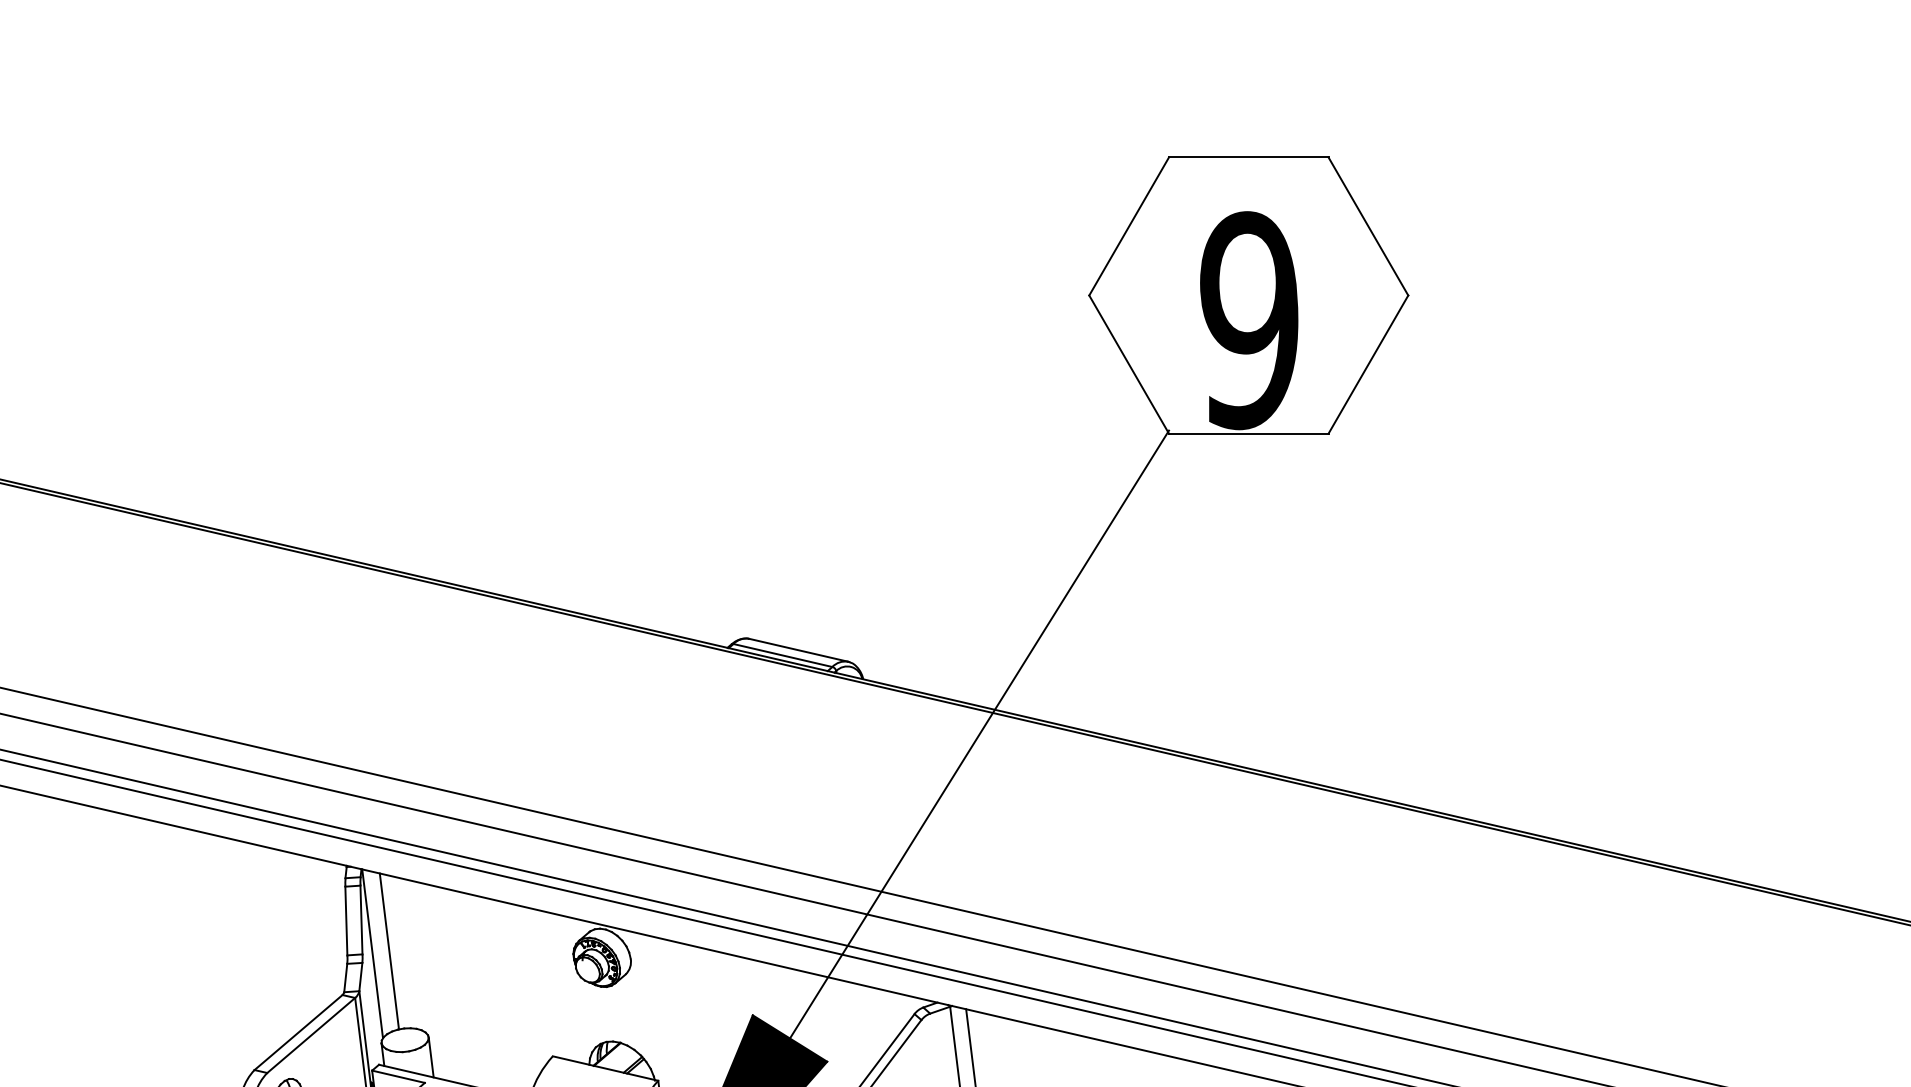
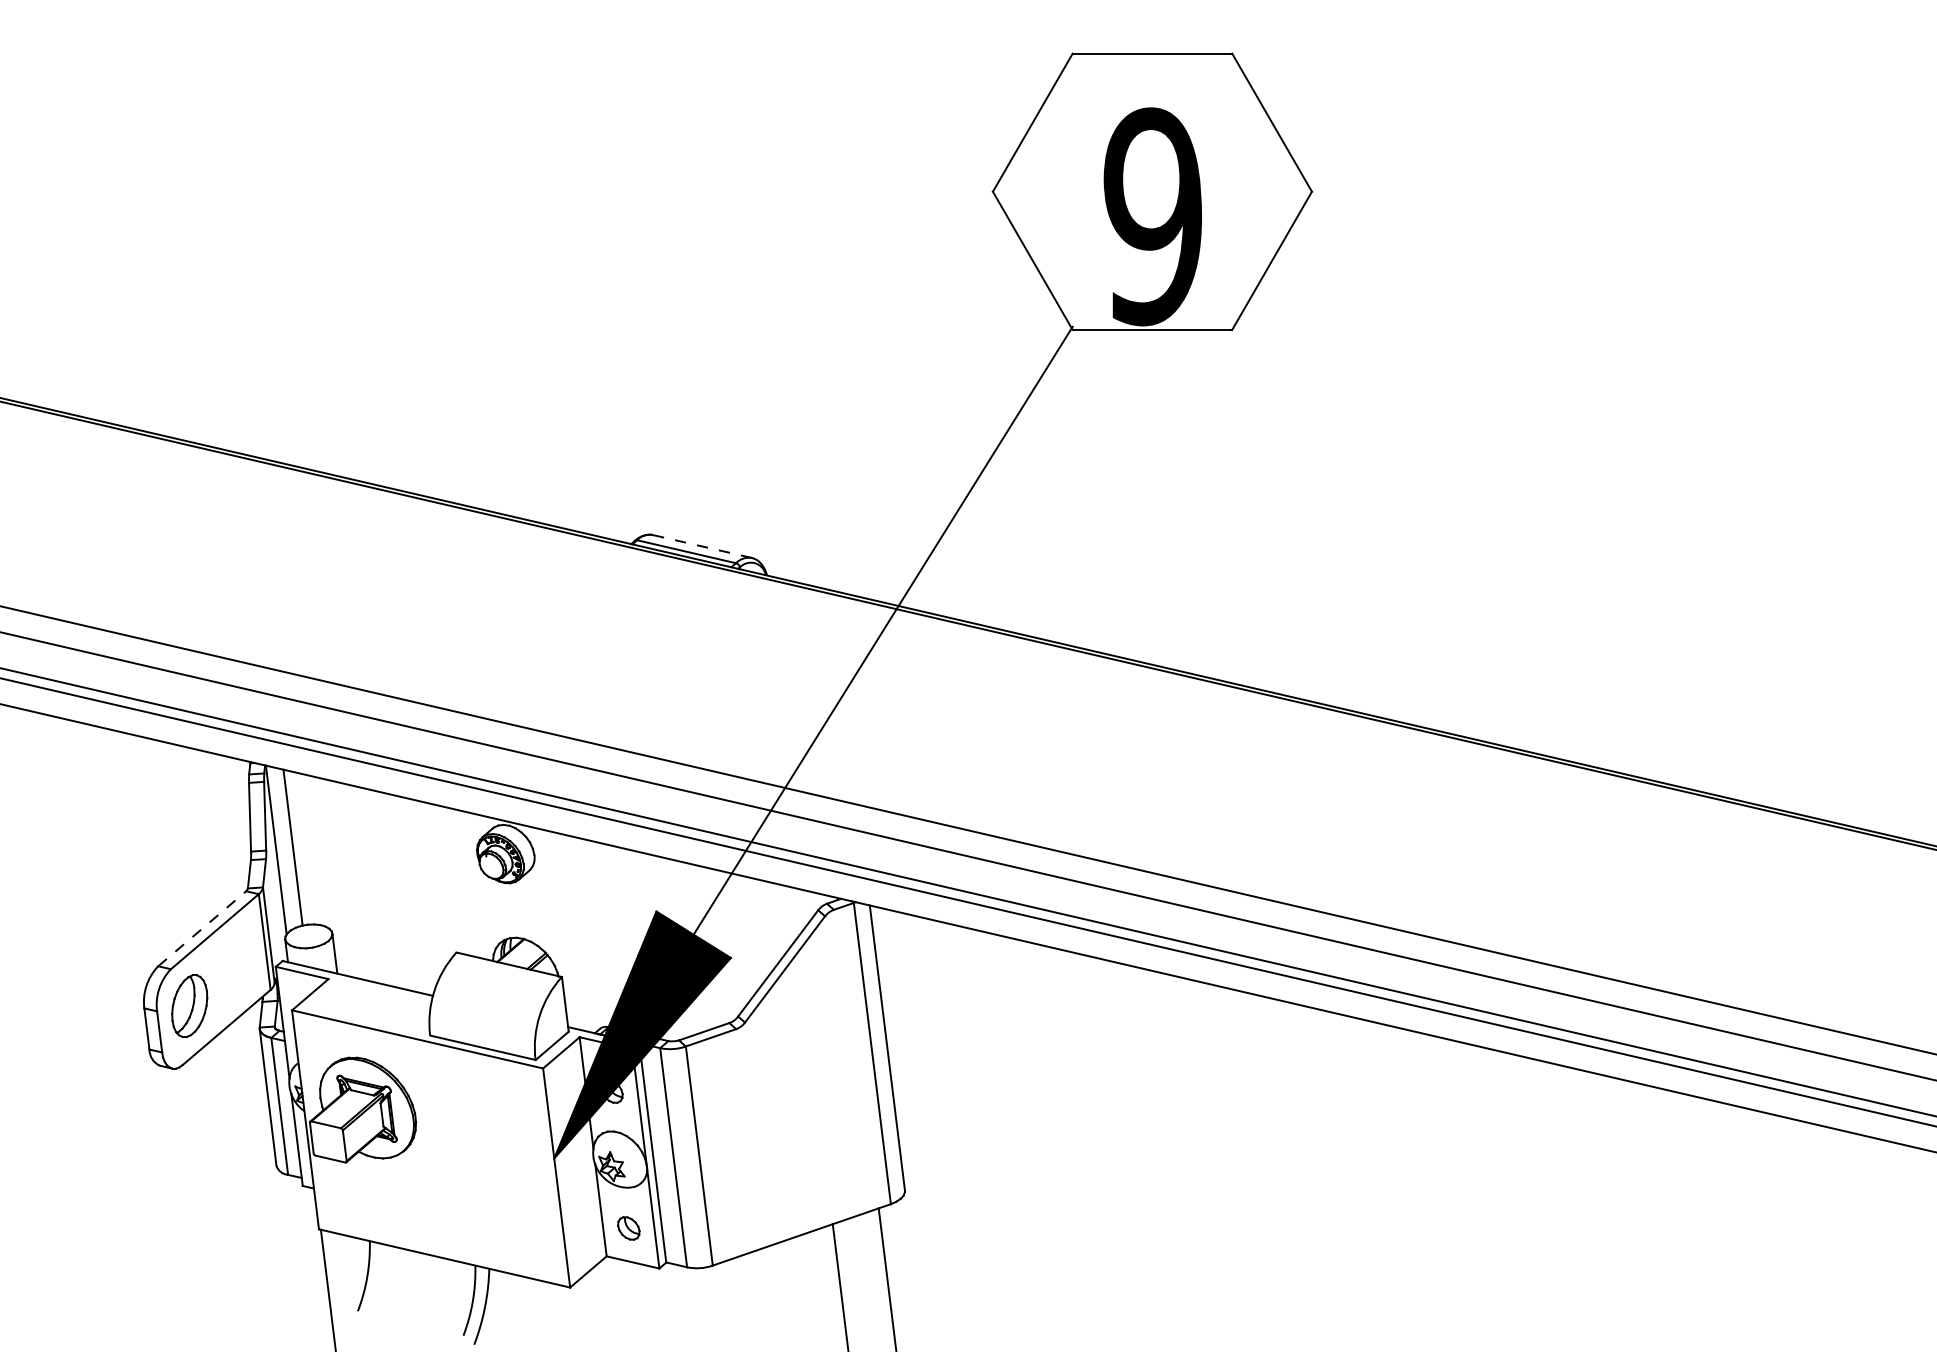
line: (798, 650) -> (702, 546), solid -> dashed
line: (298, 1032) -> (202, 928), solid -> dashed

